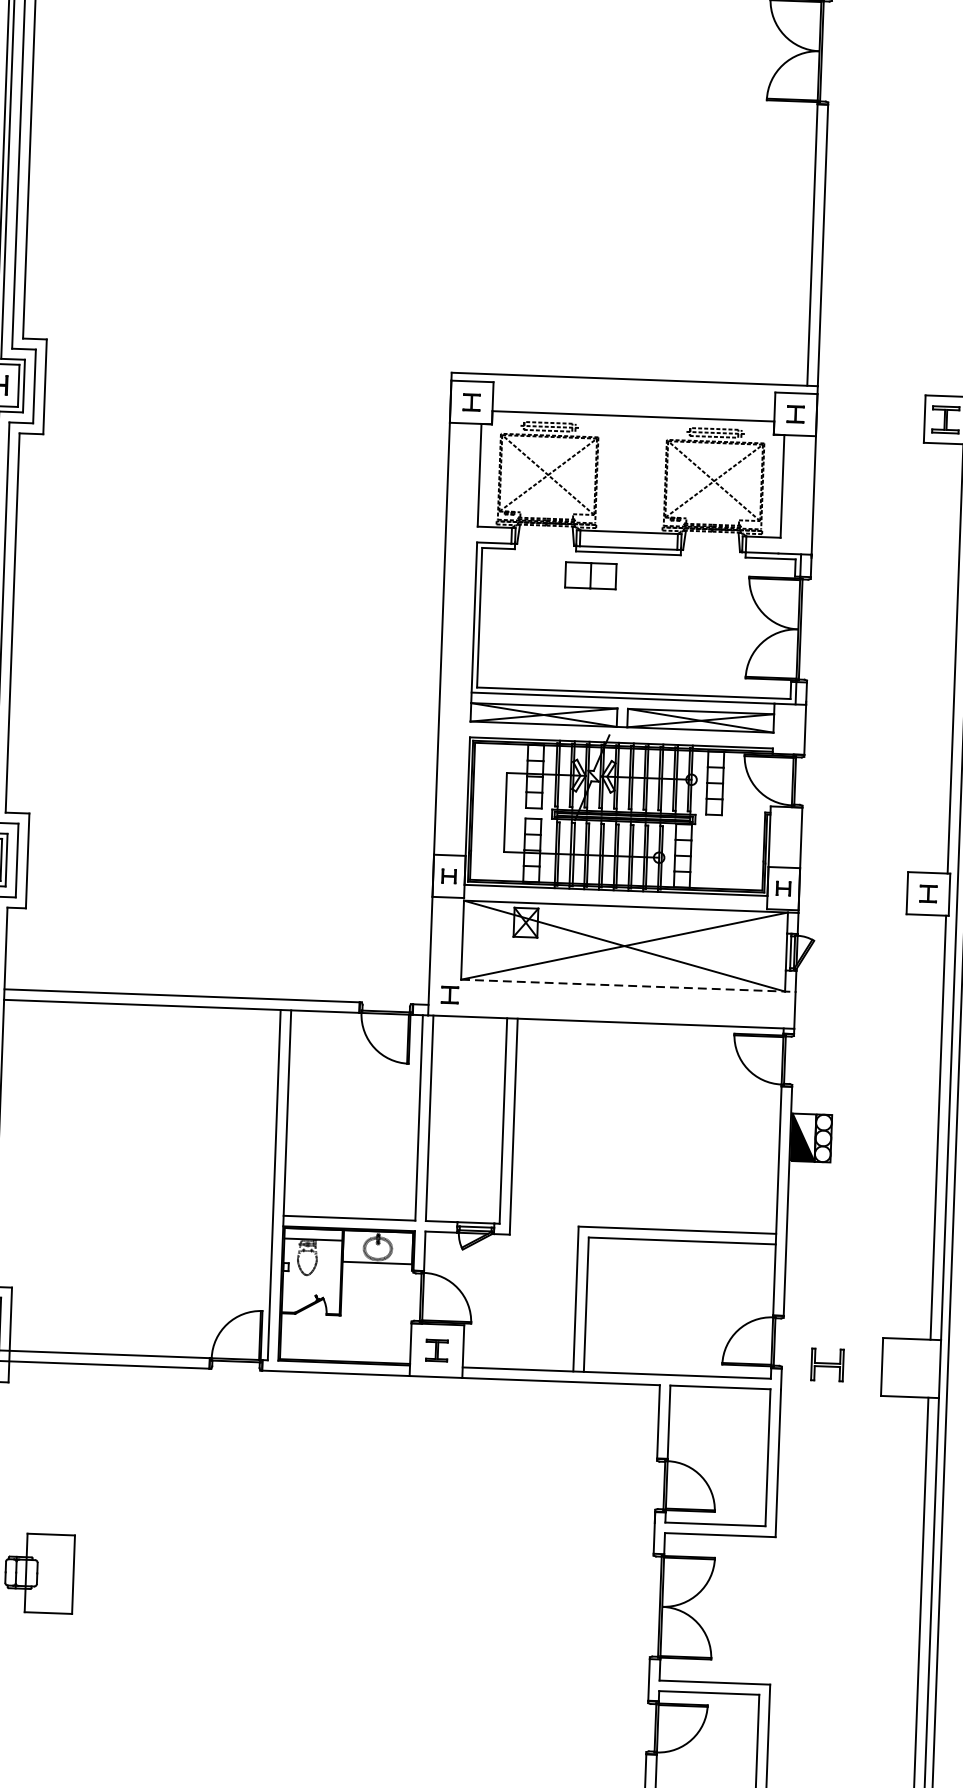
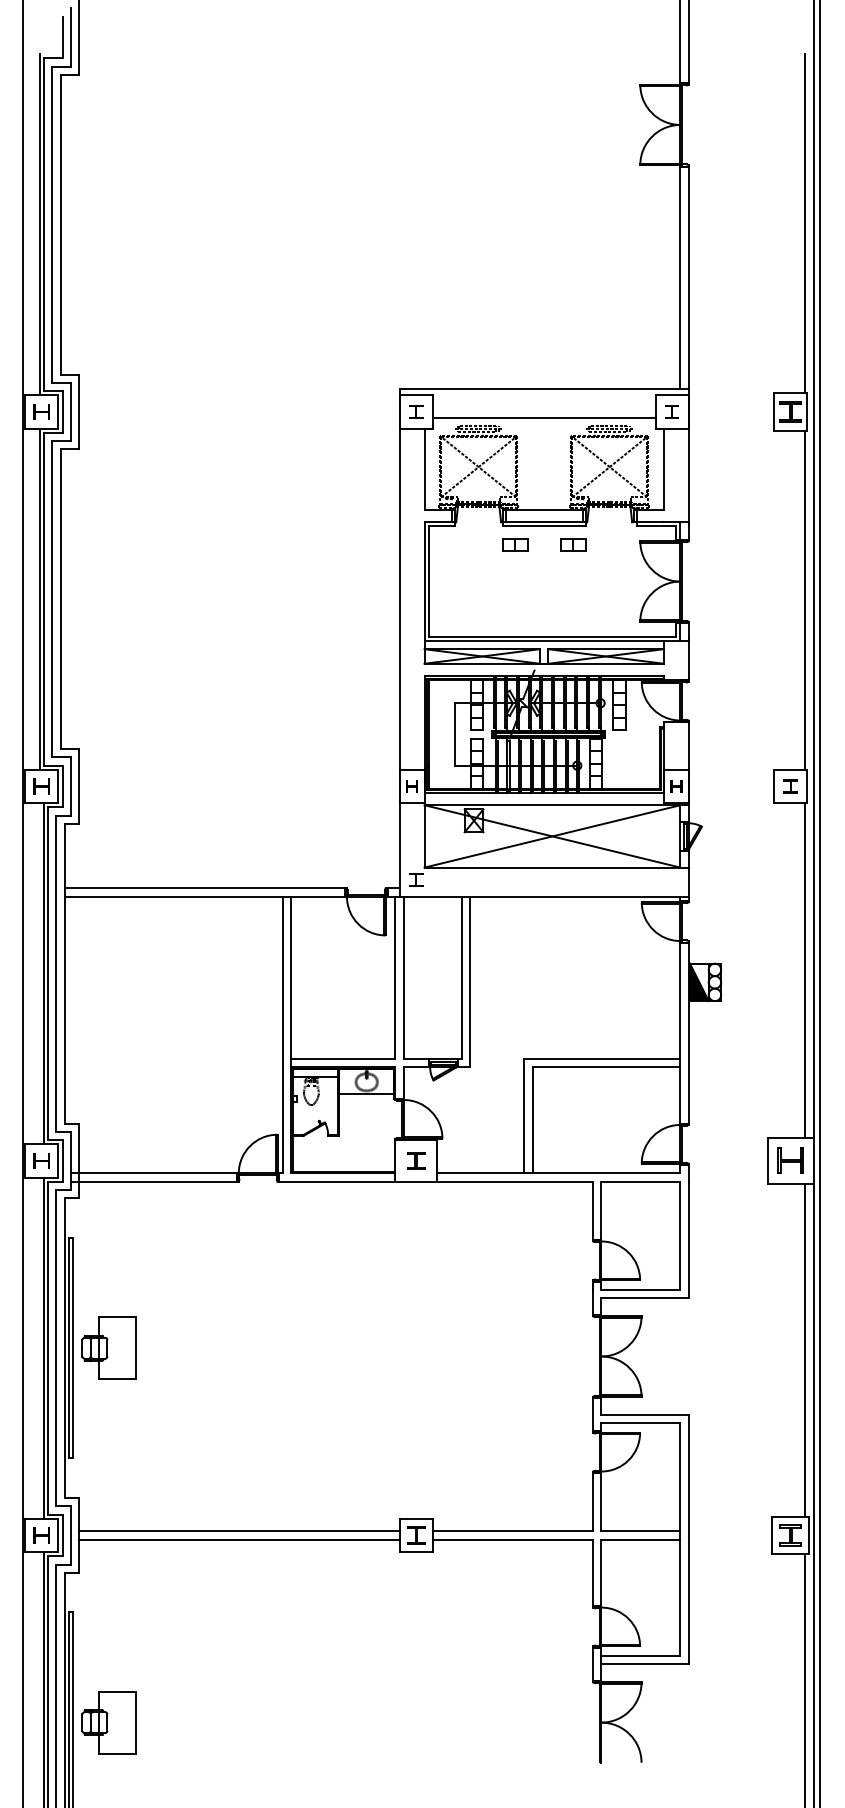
part: (591, 574) -> (515, 544), size x0.62
part: (664, 577) -> (573, 544), added
line: (629, 985) -> (557, 867), dashed -> solid
part: (827, 1364) -> (790, 1160), moved

